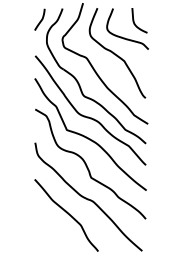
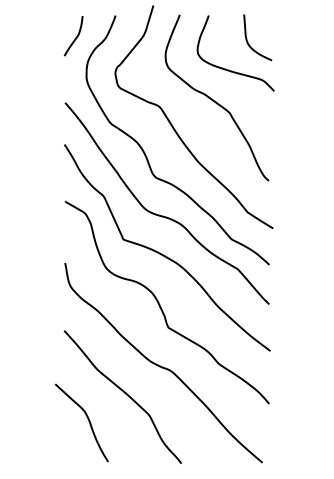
curve: (47, 229) -> (87, 422), added

